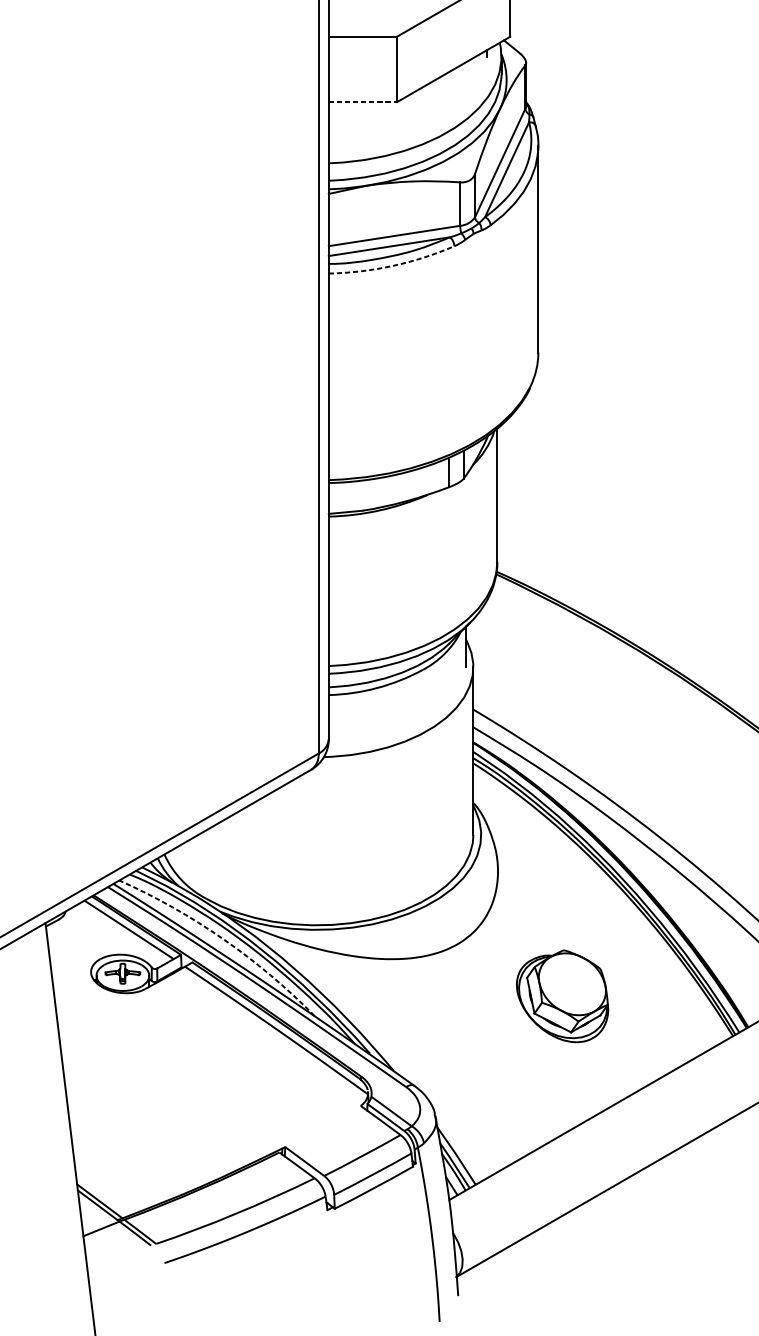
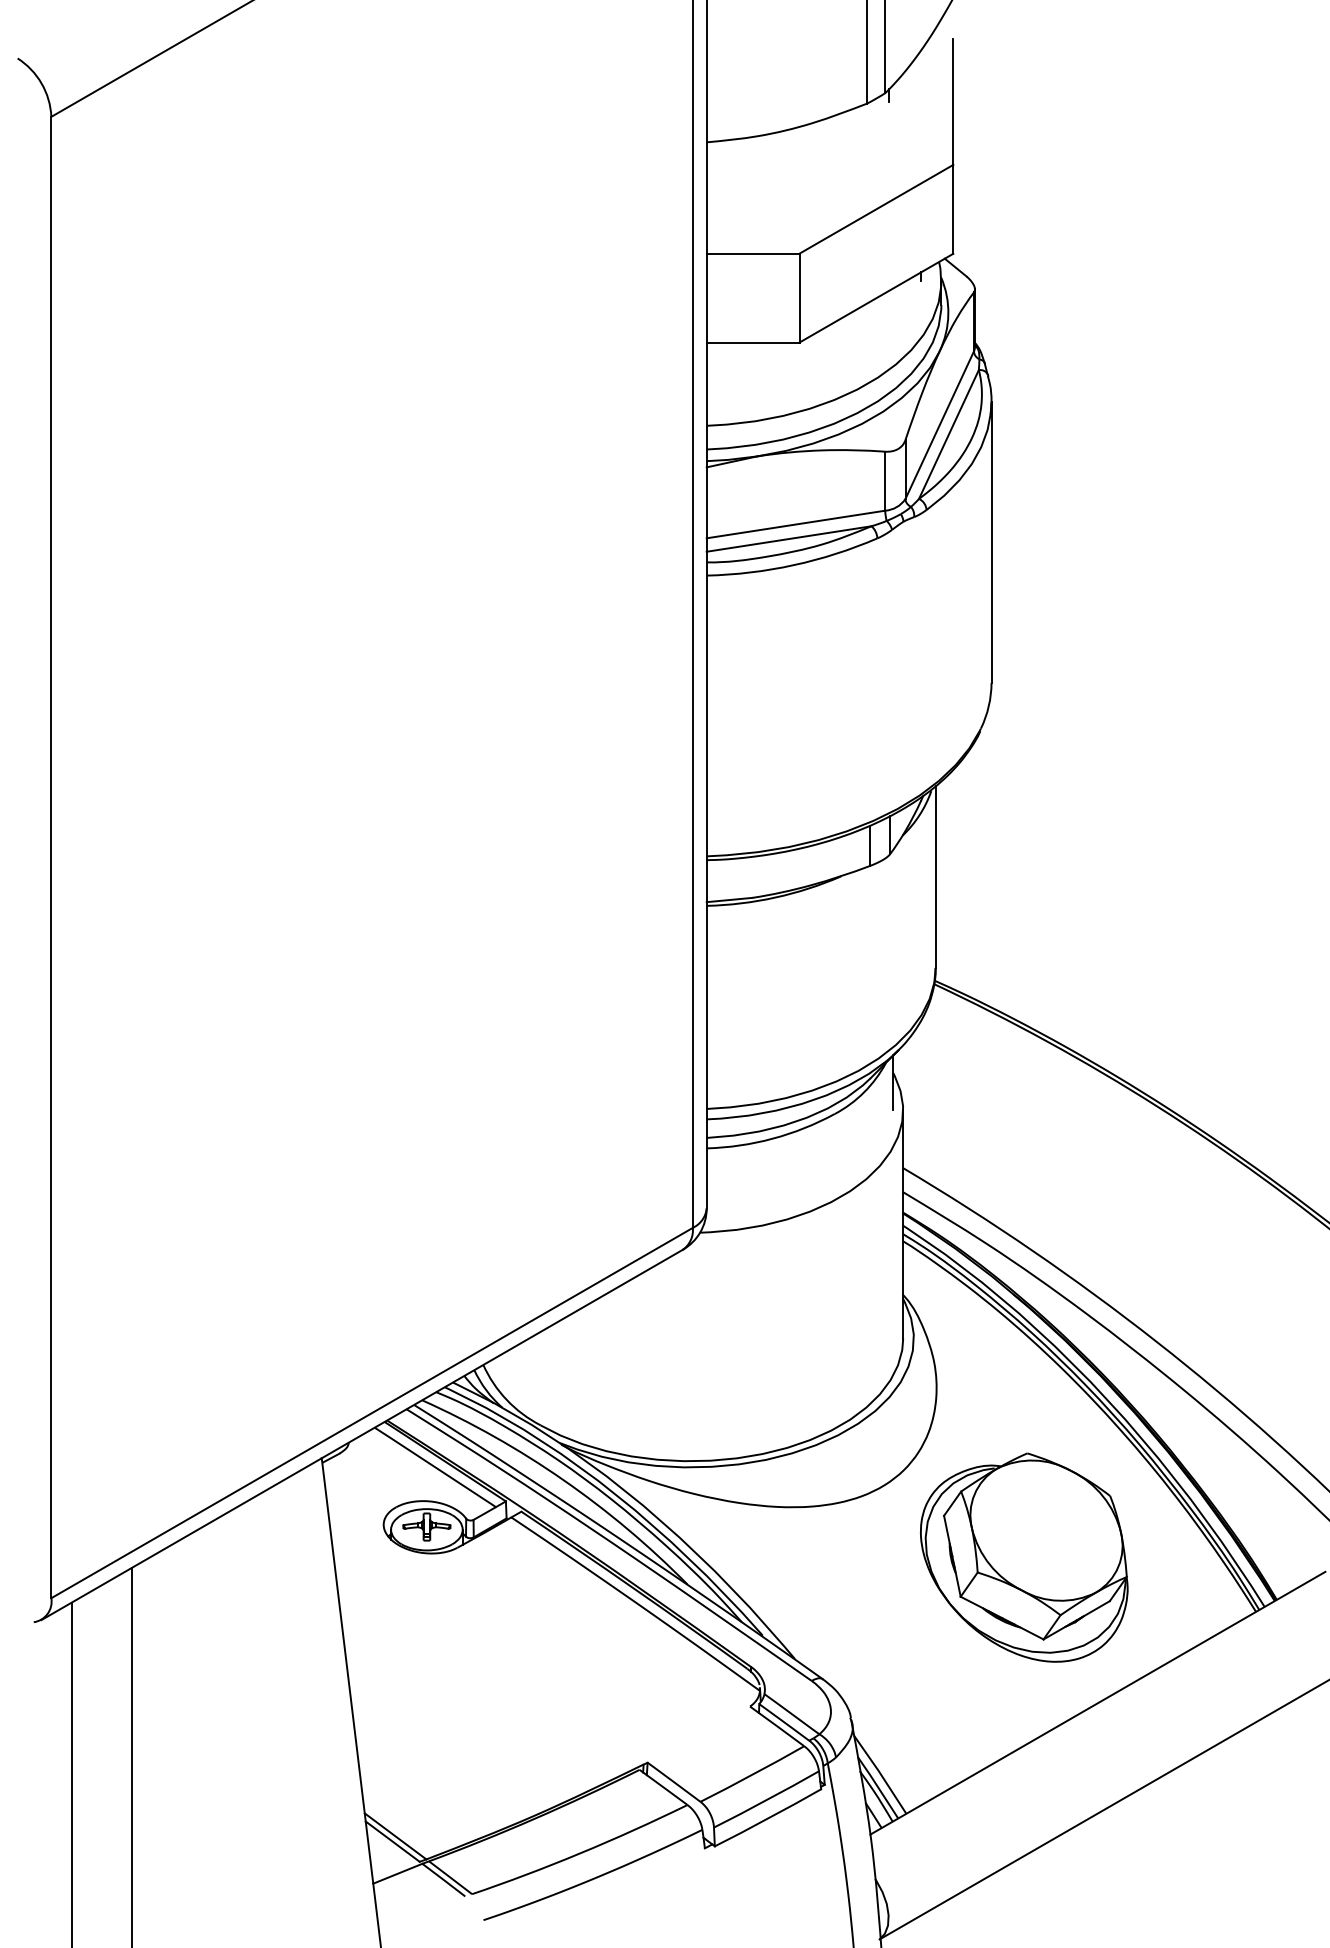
line: (363, 102) -> (753, 342), dashed -> solid
arc: (392, 266) -> (793, 565), dashed -> solid
arc: (223, 939) -> (563, 1480), dashed -> solid
part: (562, 996) -> (1024, 1557), size x1.67

